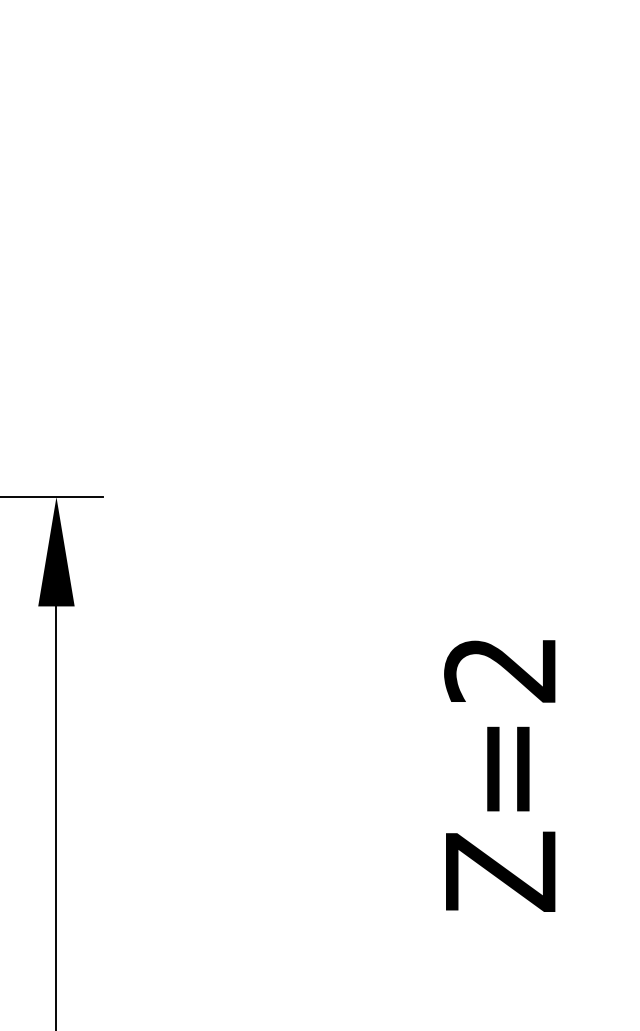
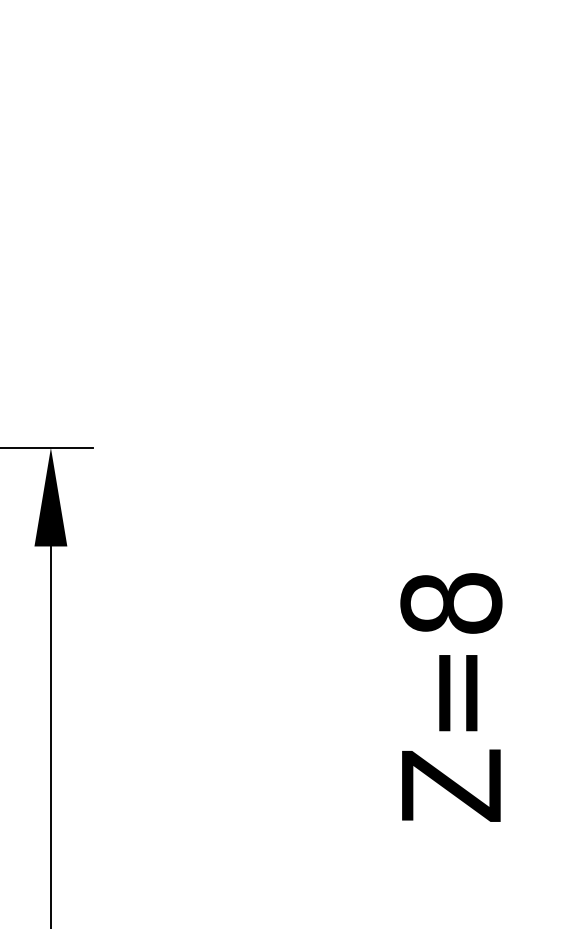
text: (500, 669) -> (451, 603), Z=2 -> Z=8

